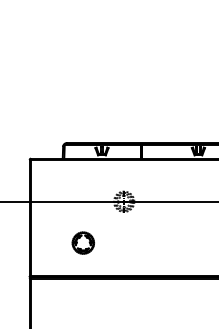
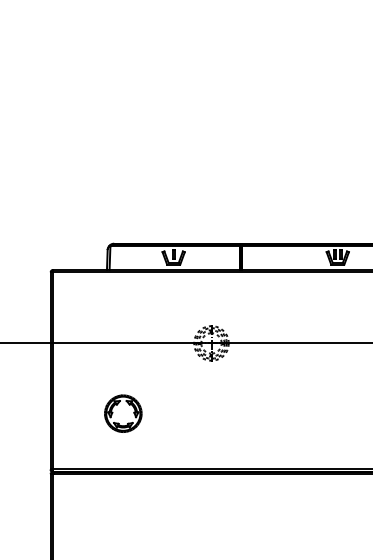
part: (82, 242) -> (121, 412), moved

